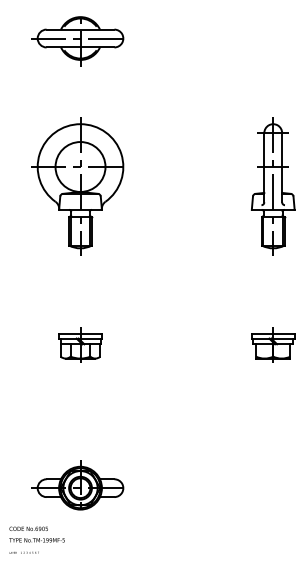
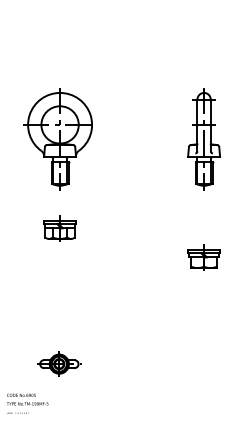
part: (77, 41) -> (57, 31), removed
part: (80, 344) -> (60, 228), moved
part: (77, 485) -> (57, 362), size x0.6

